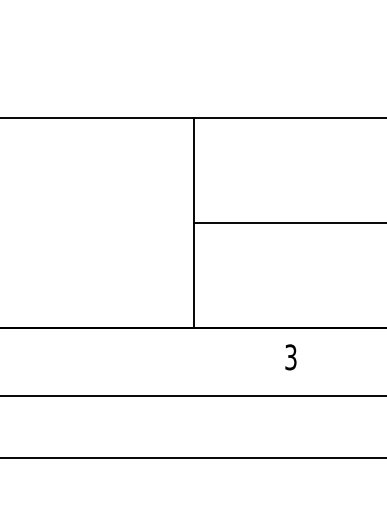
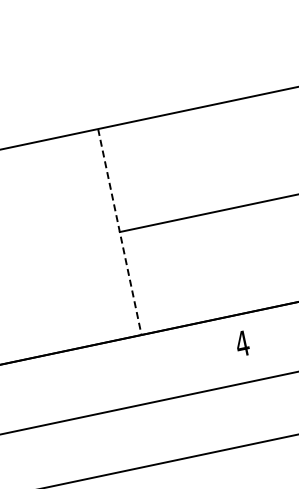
line: (193, 223) -> (119, 232), solid -> dashed
text: (290, 357) -> (242, 343), 3 -> 4

